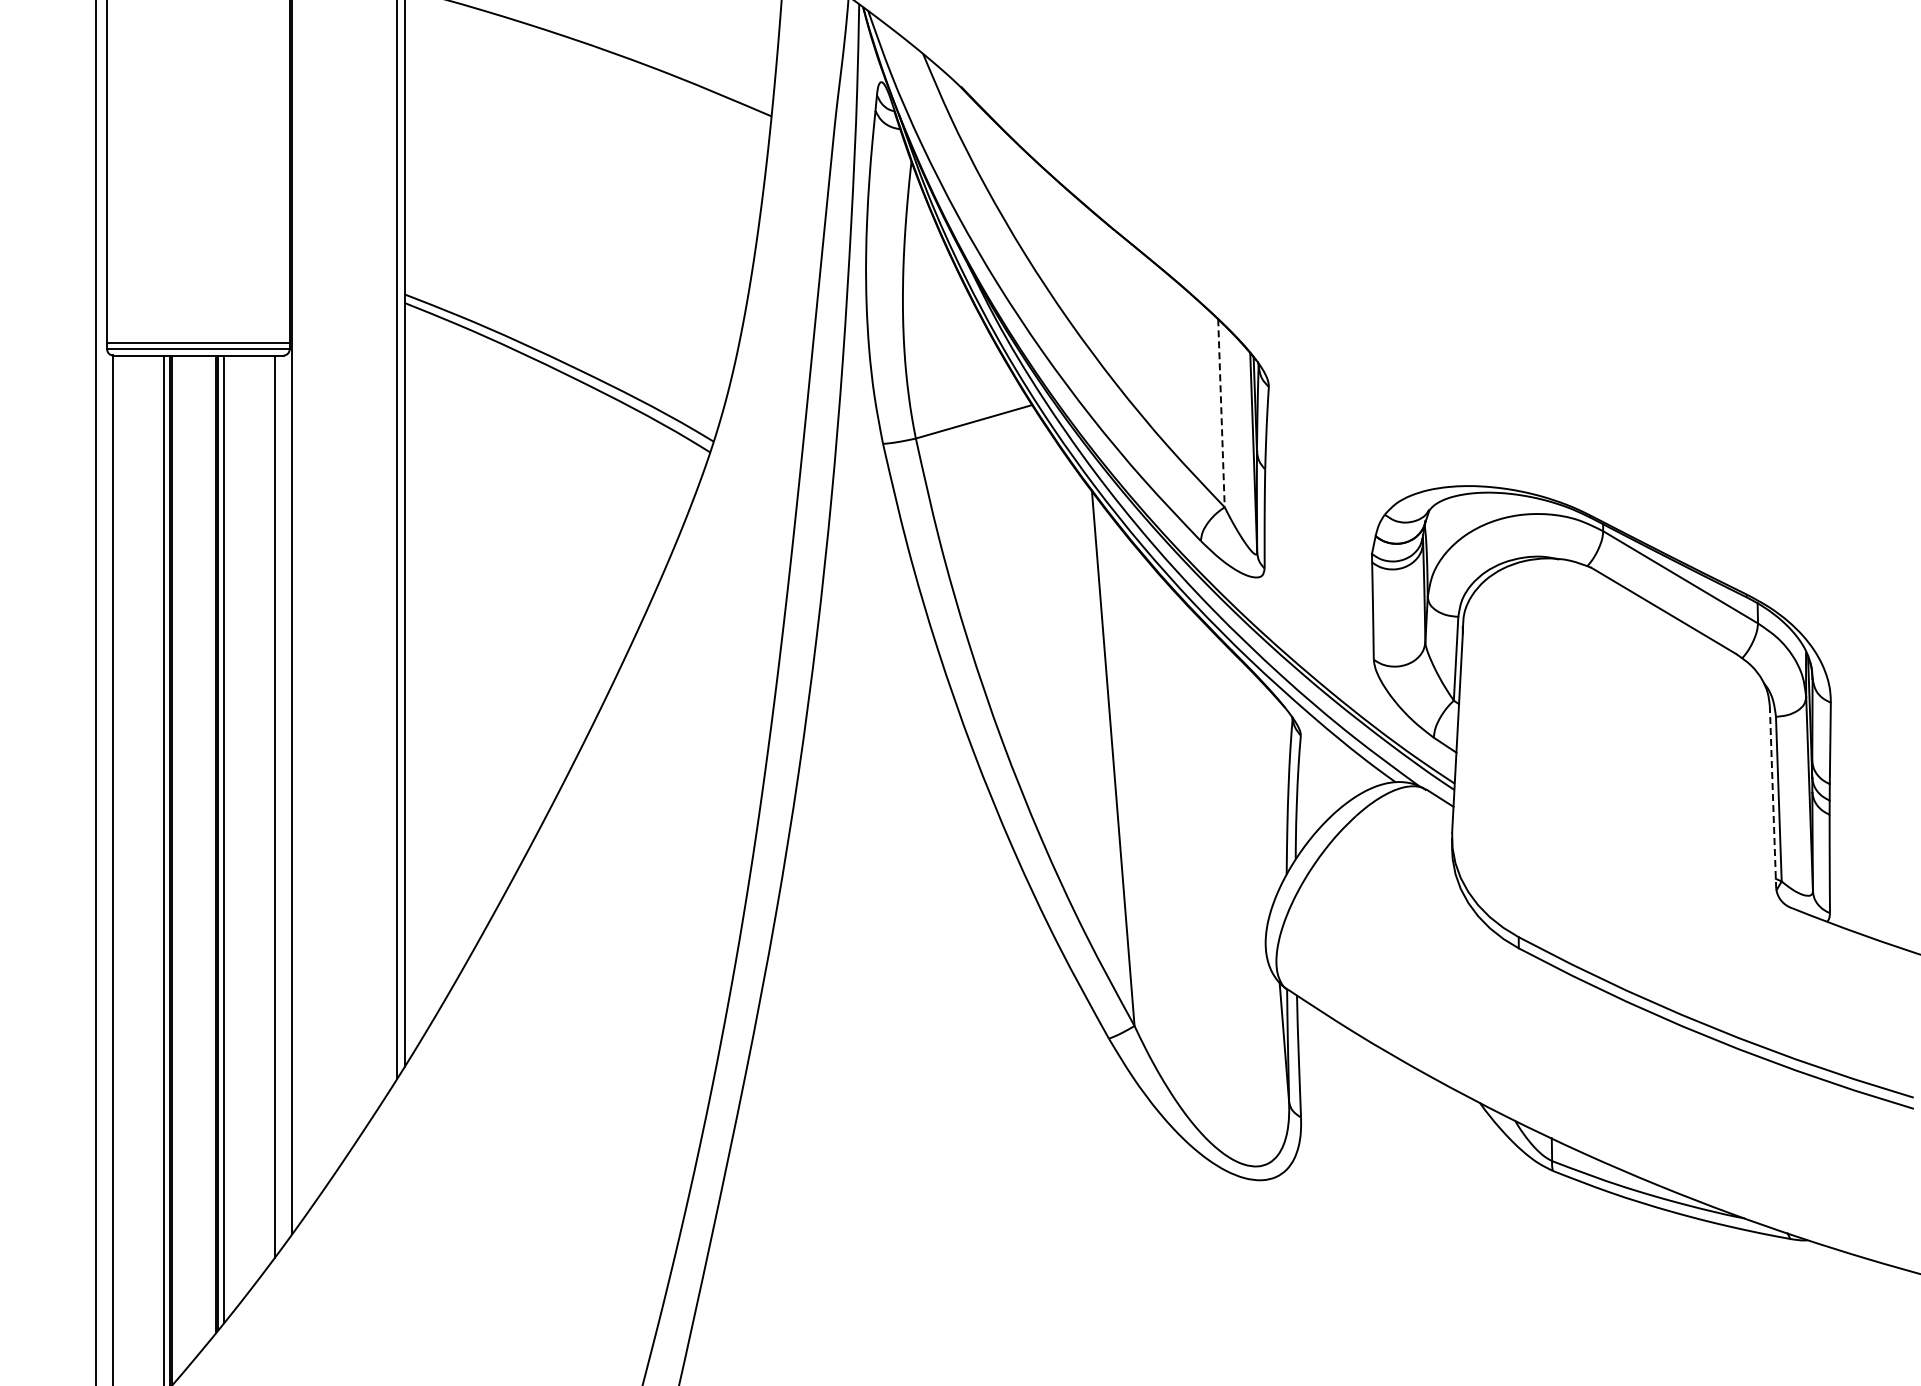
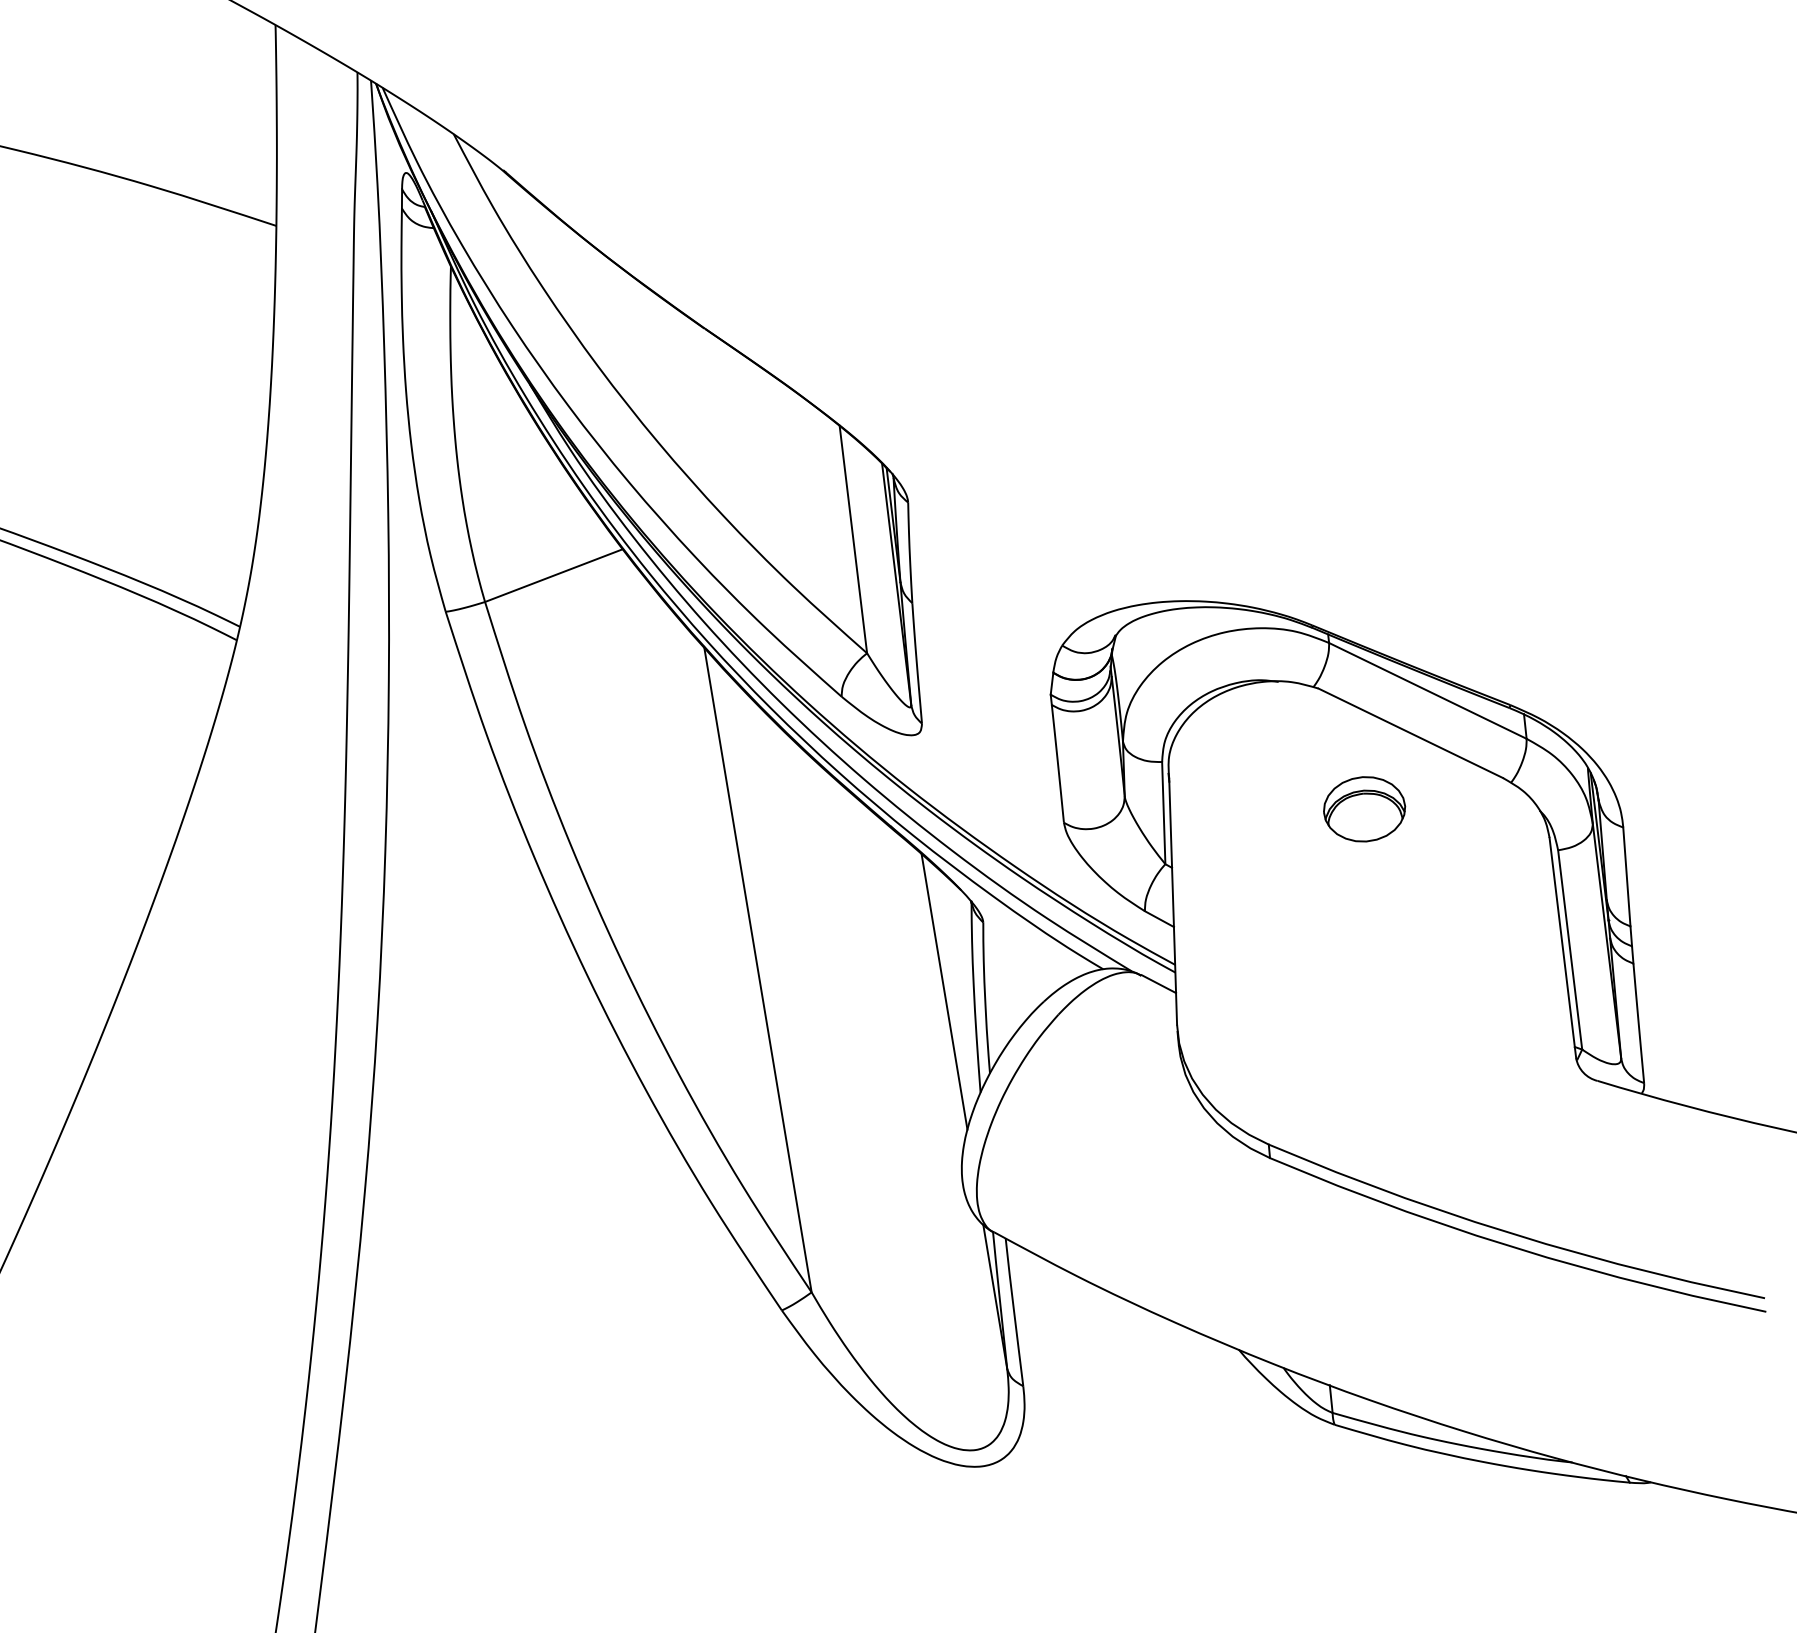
line: (1221, 413) -> (853, 539), dashed -> solid
part: (1620, 669) -> (1364, 809), added
line: (1264, 789) -> (944, 991), added
line: (1773, 797) -> (1563, 948), dashed -> solid

